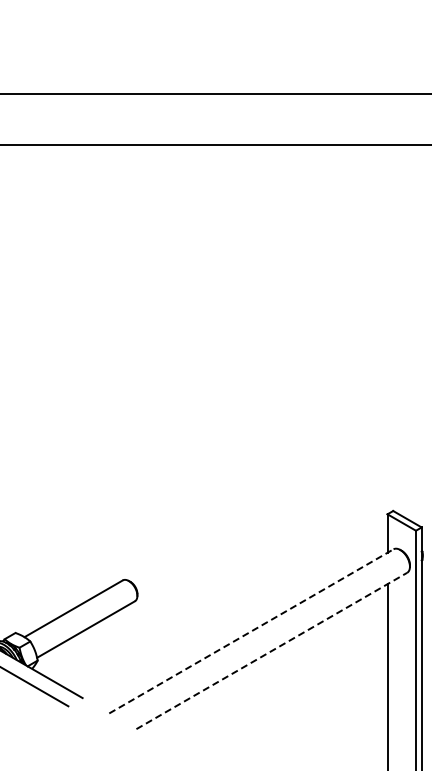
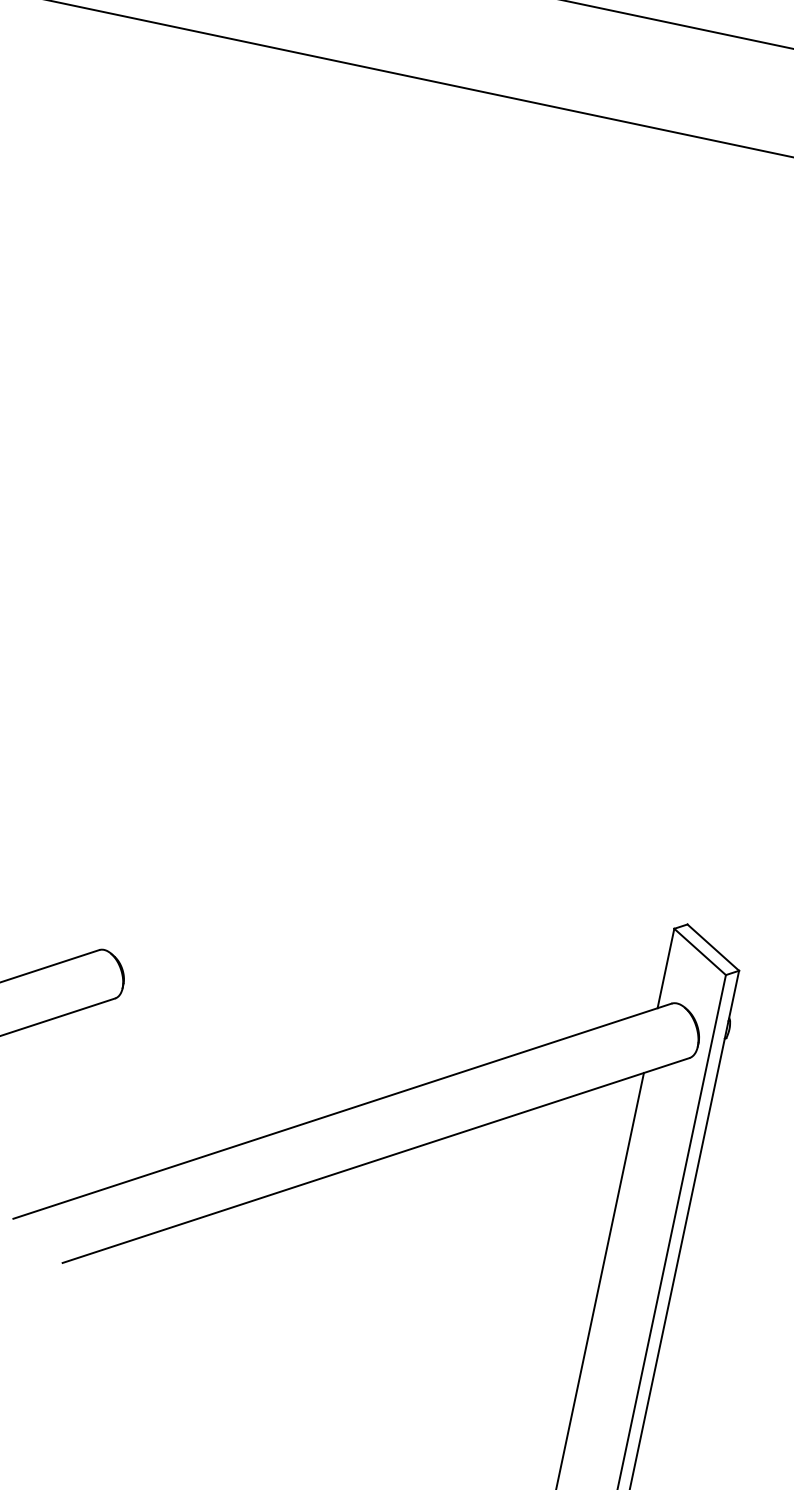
line: (251, 631) -> (342, 1111), dashed -> solid
line: (272, 650) -> (377, 1159), dashed -> solid

